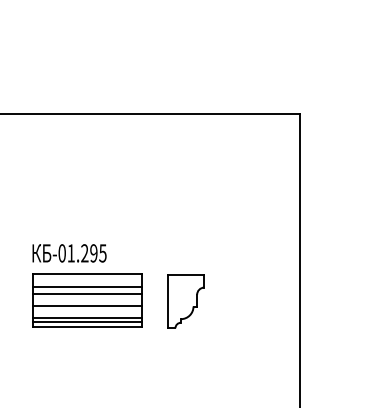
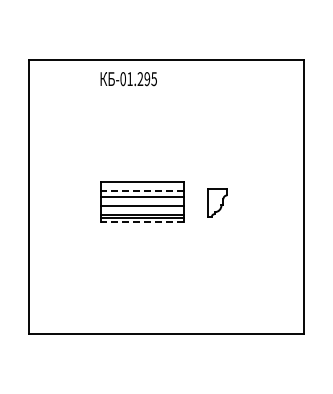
text: (69, 253) -> (128, 79), moved
line: (86, 286) -> (141, 191), solid -> dashed
part: (186, 301) -> (217, 202), size x0.7
line: (86, 327) -> (141, 222), solid -> dashed

